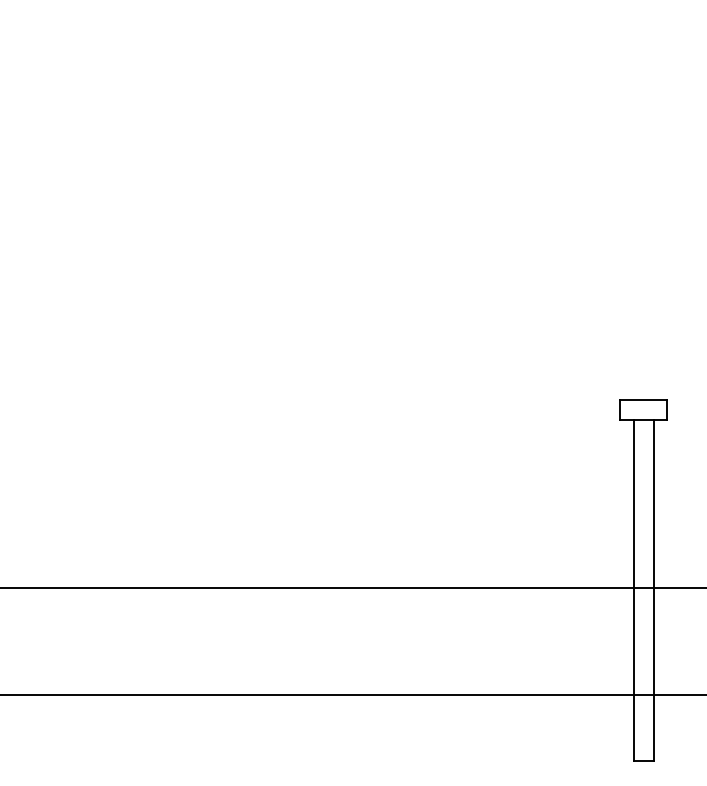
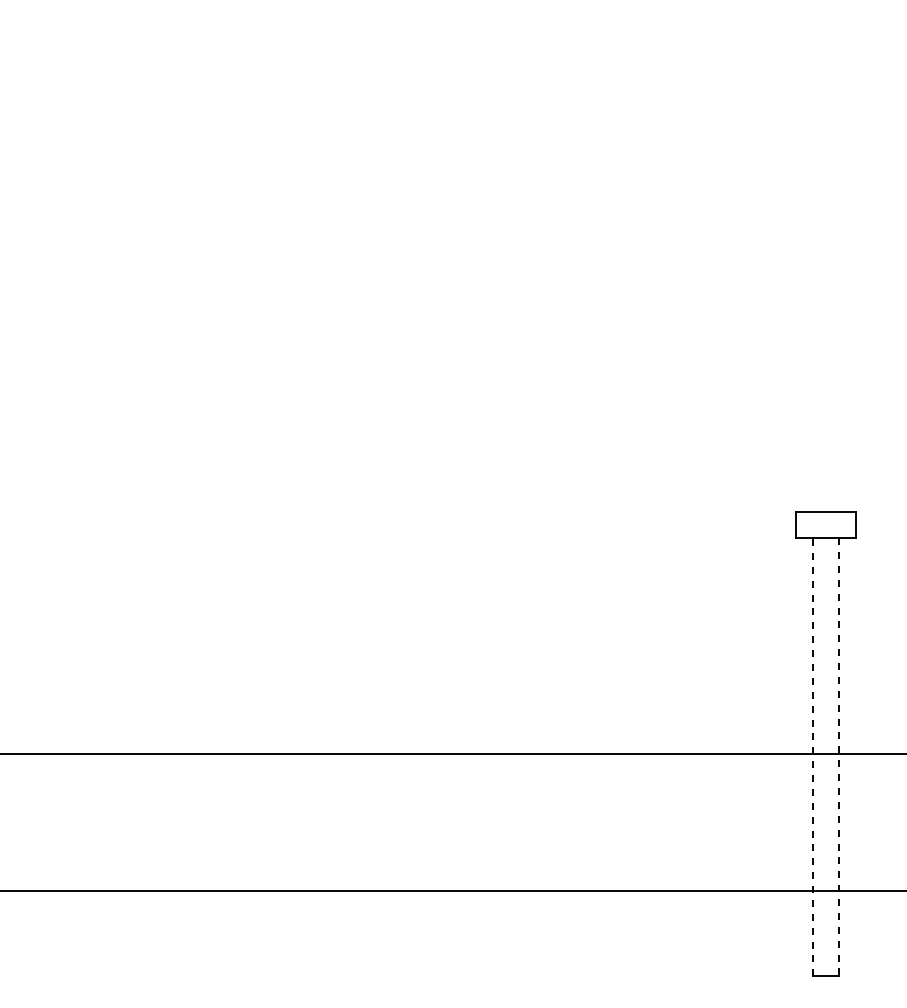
line: (633, 589) -> (812, 756), solid -> dashed
line: (653, 590) -> (838, 757), solid -> dashed

